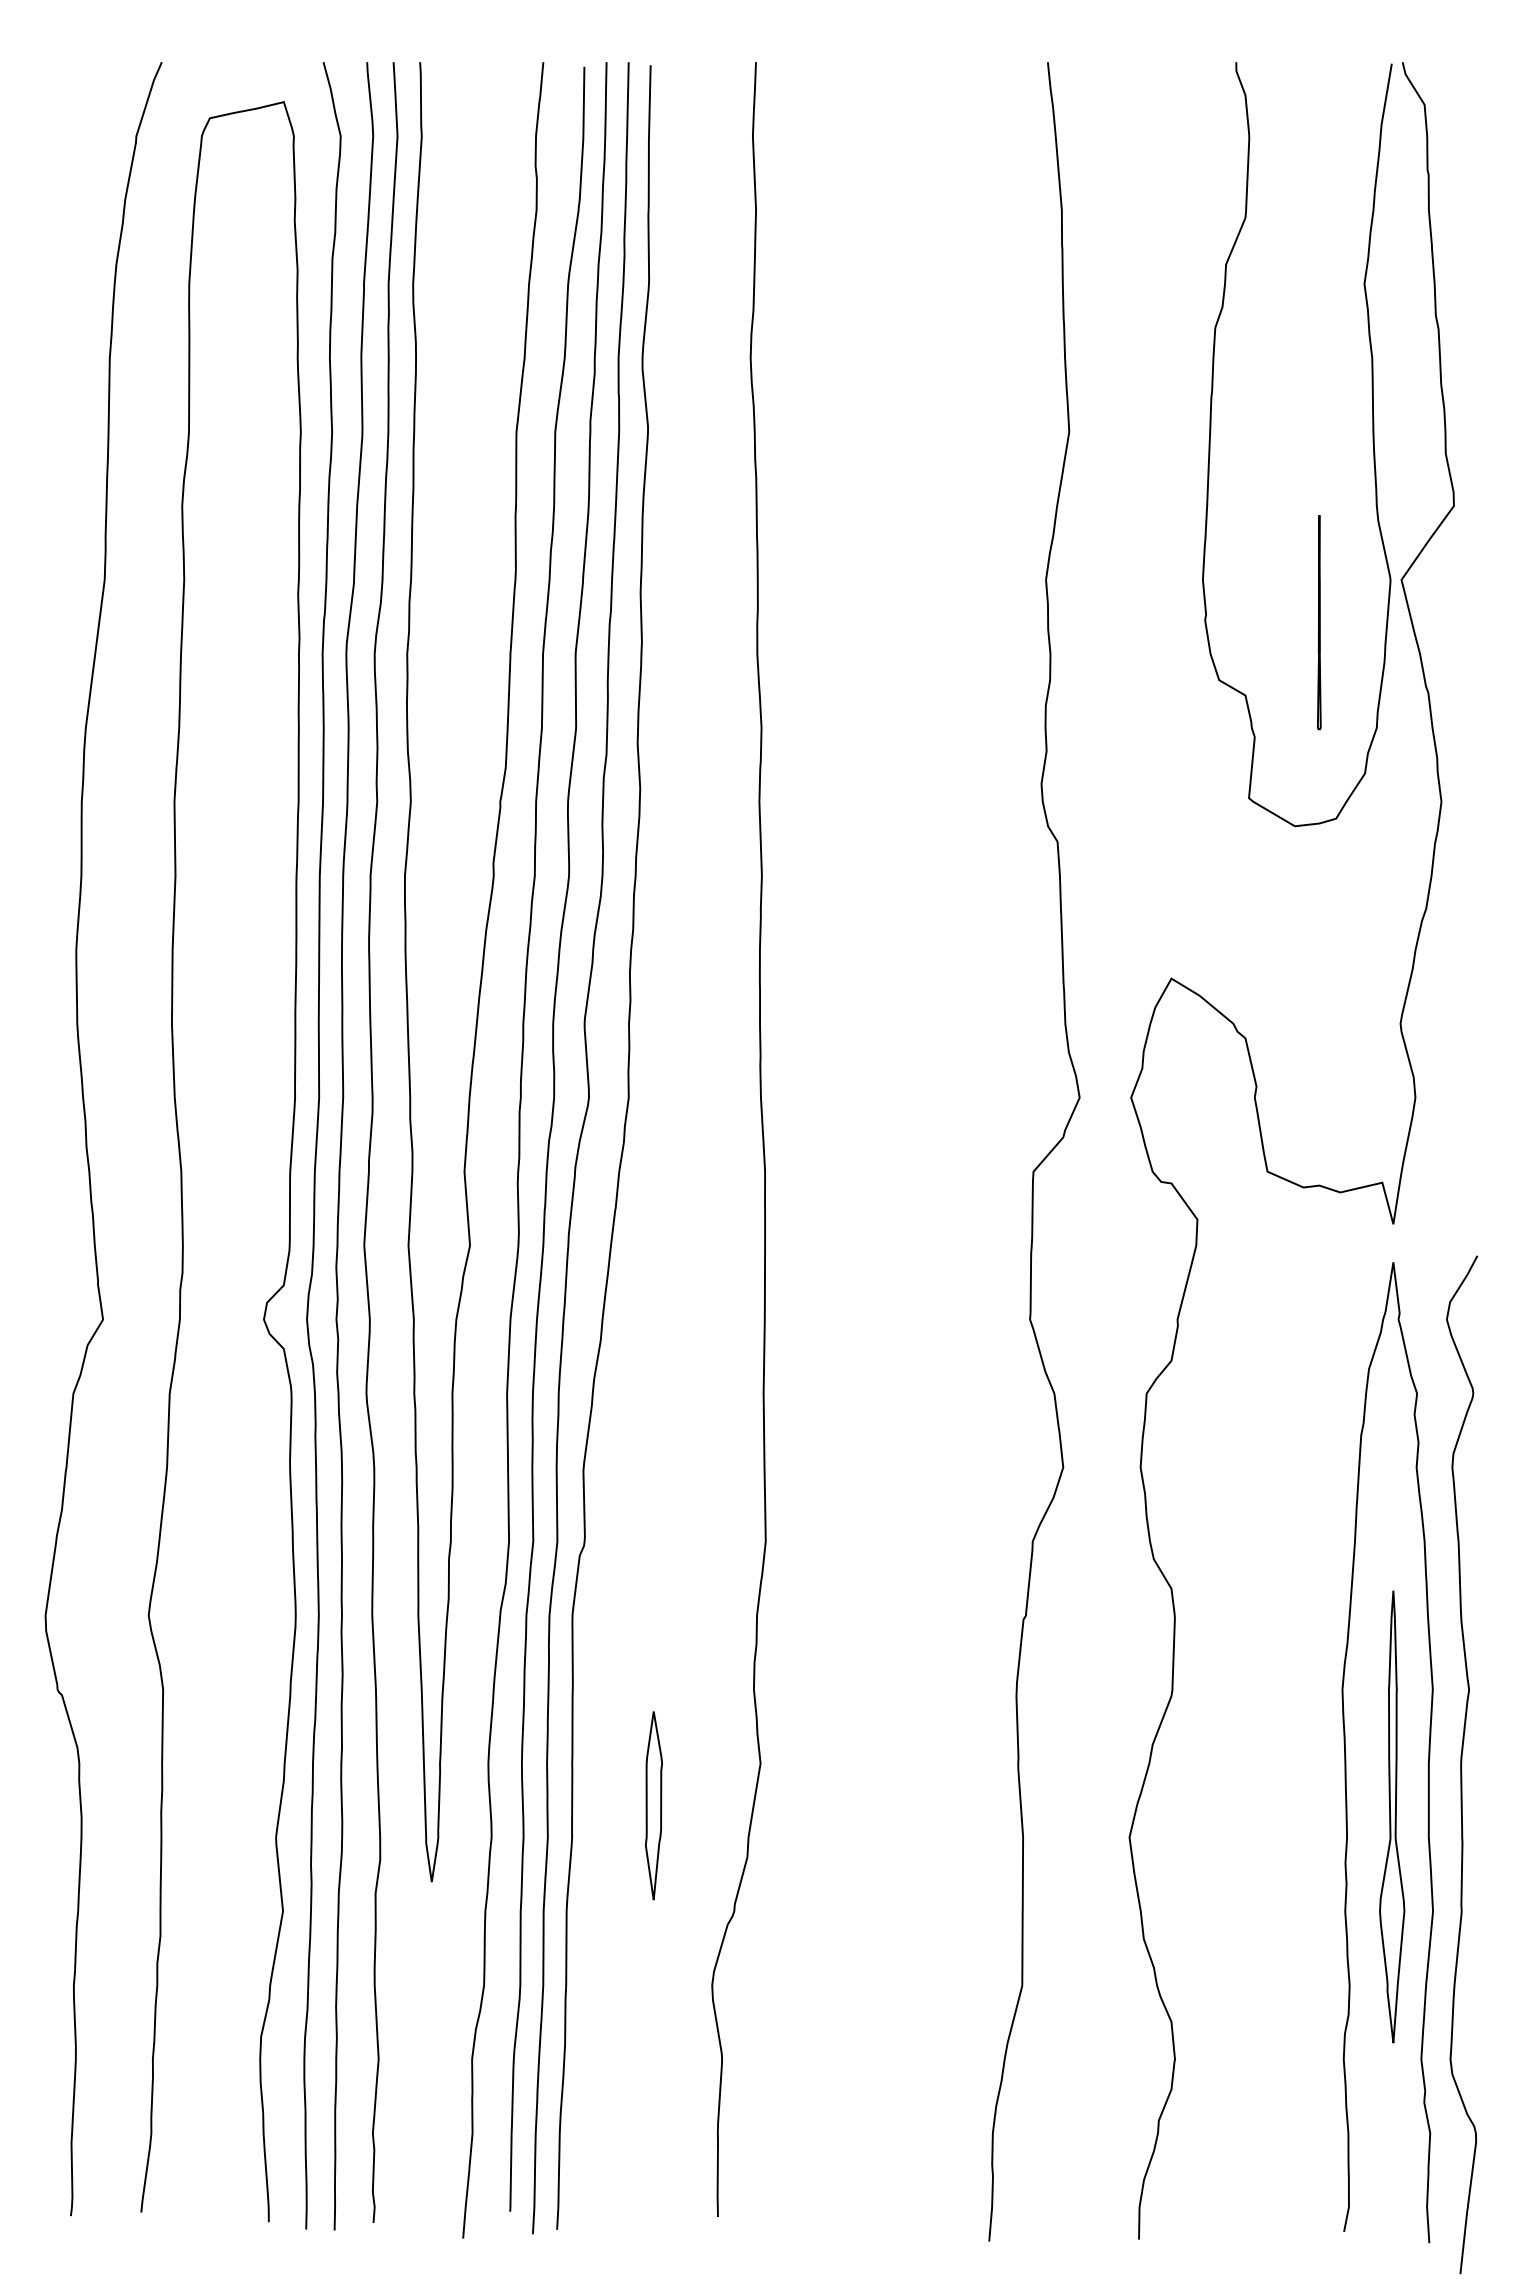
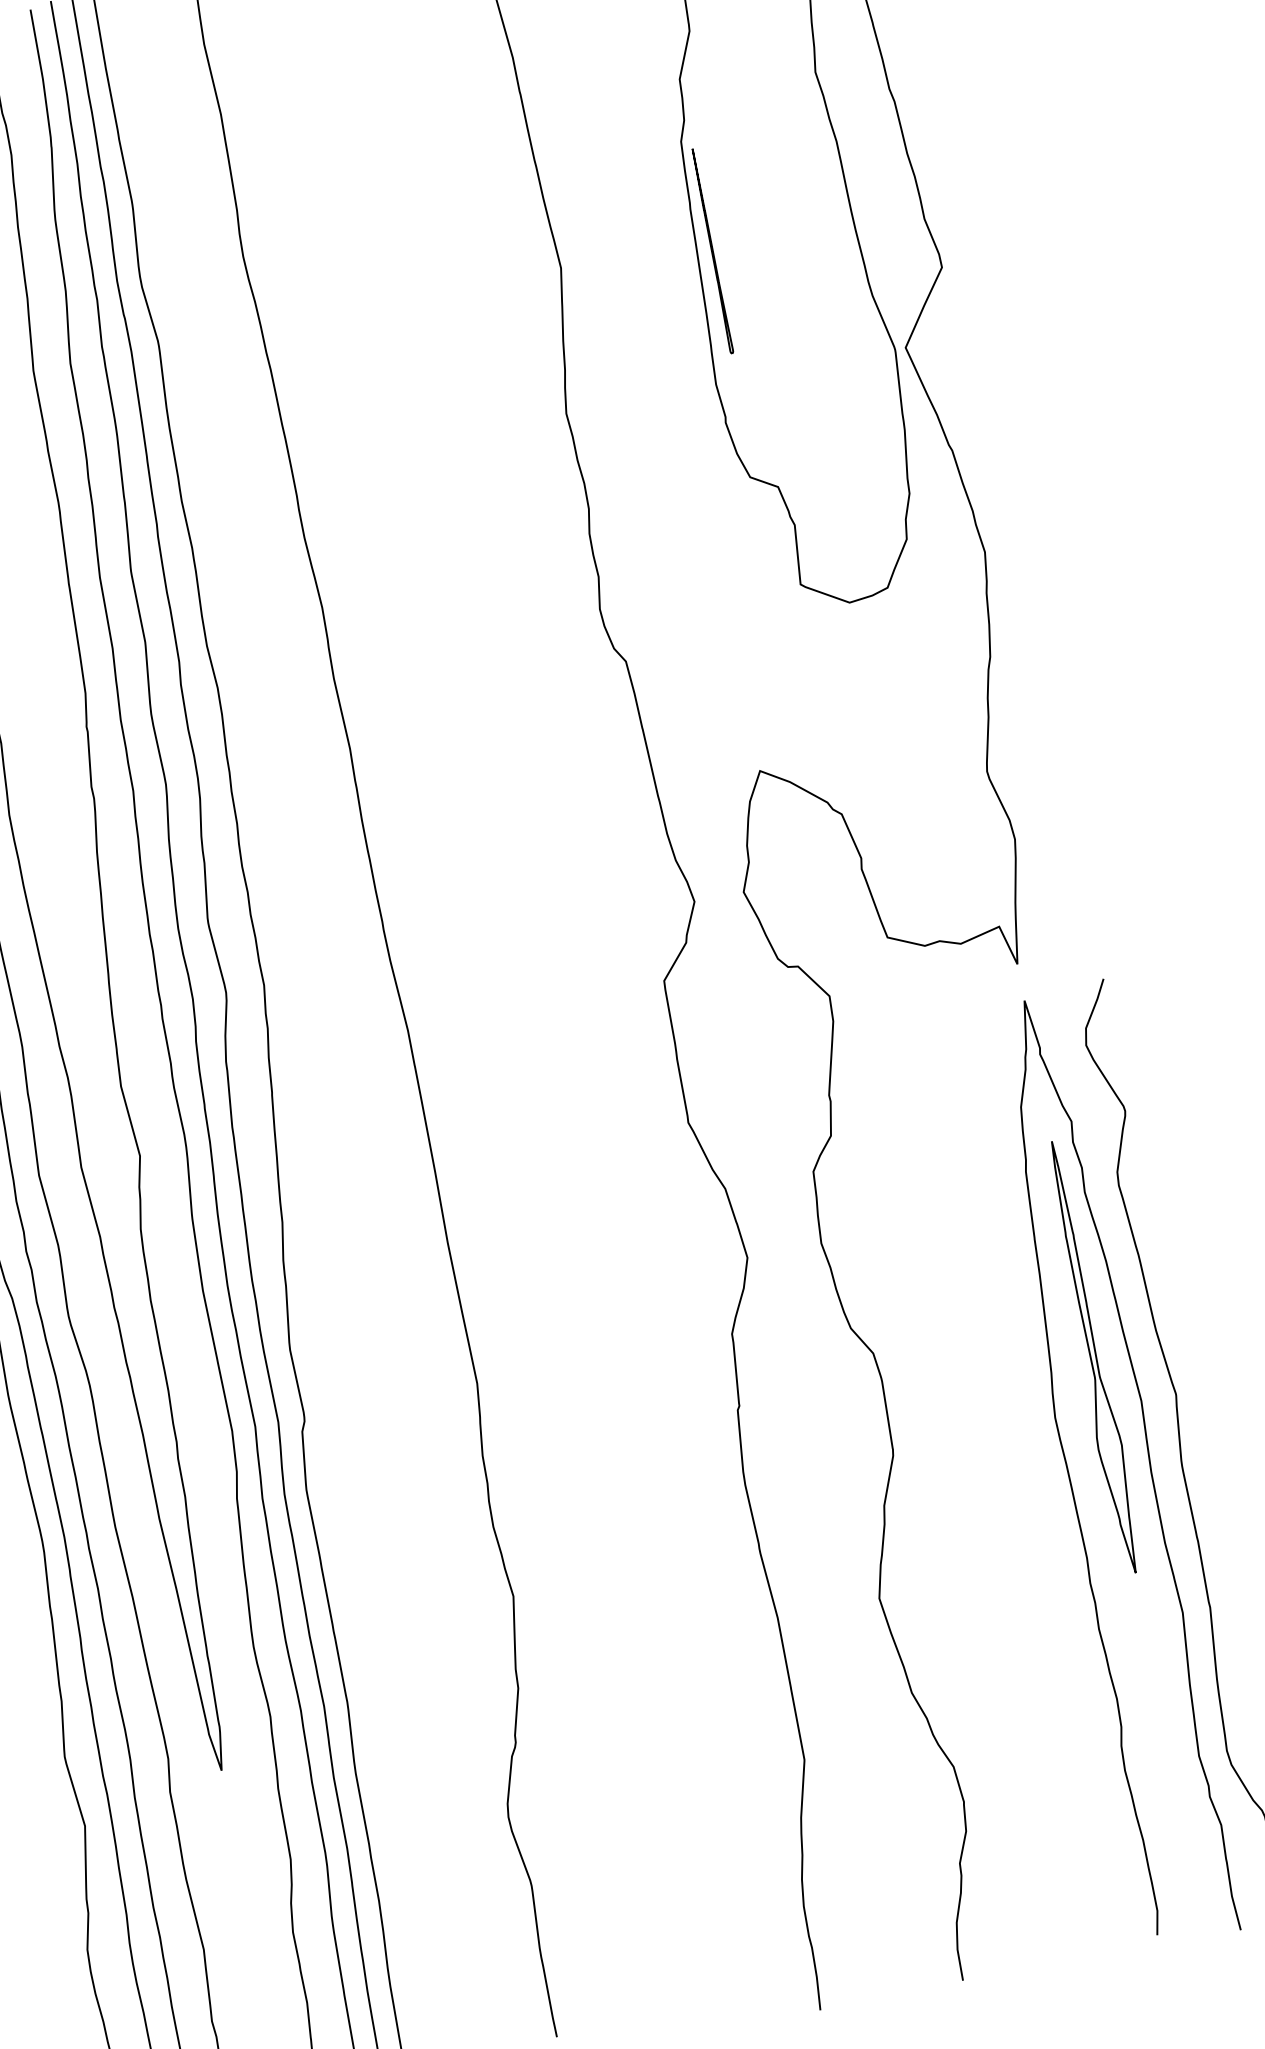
line: (1319, 622) -> (712, 251), moved
part: (653, 1805) -> (419, 1656), removed
part: (1392, 1816) -> (1092, 1357), moved

